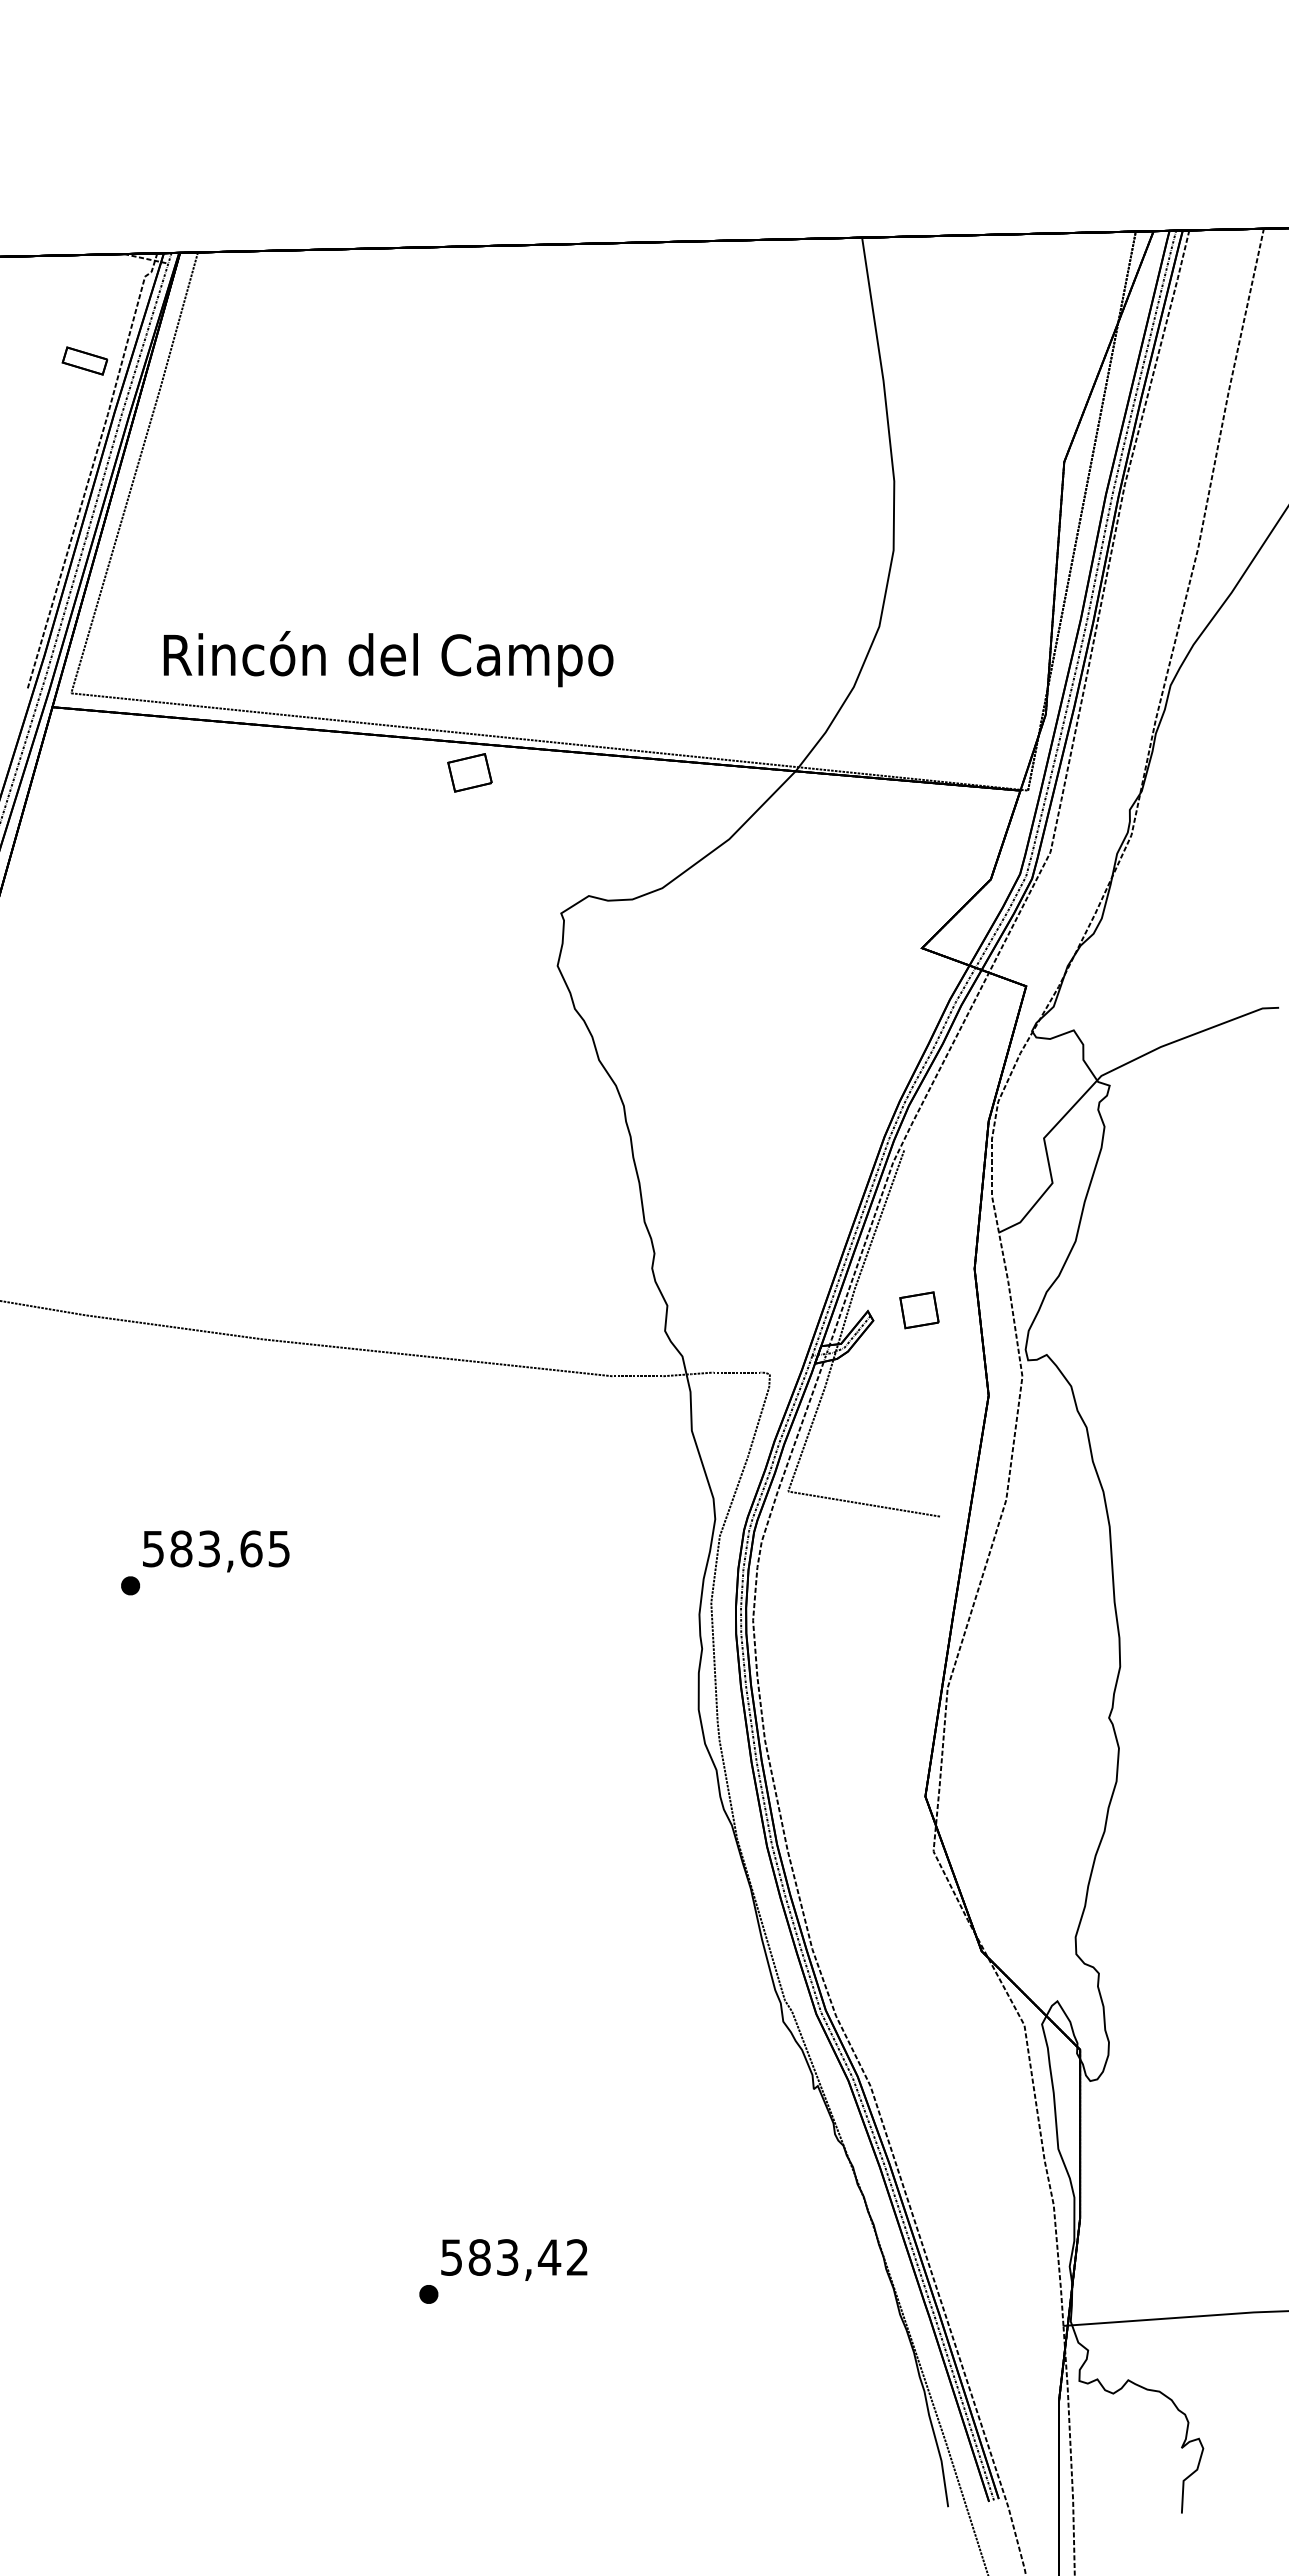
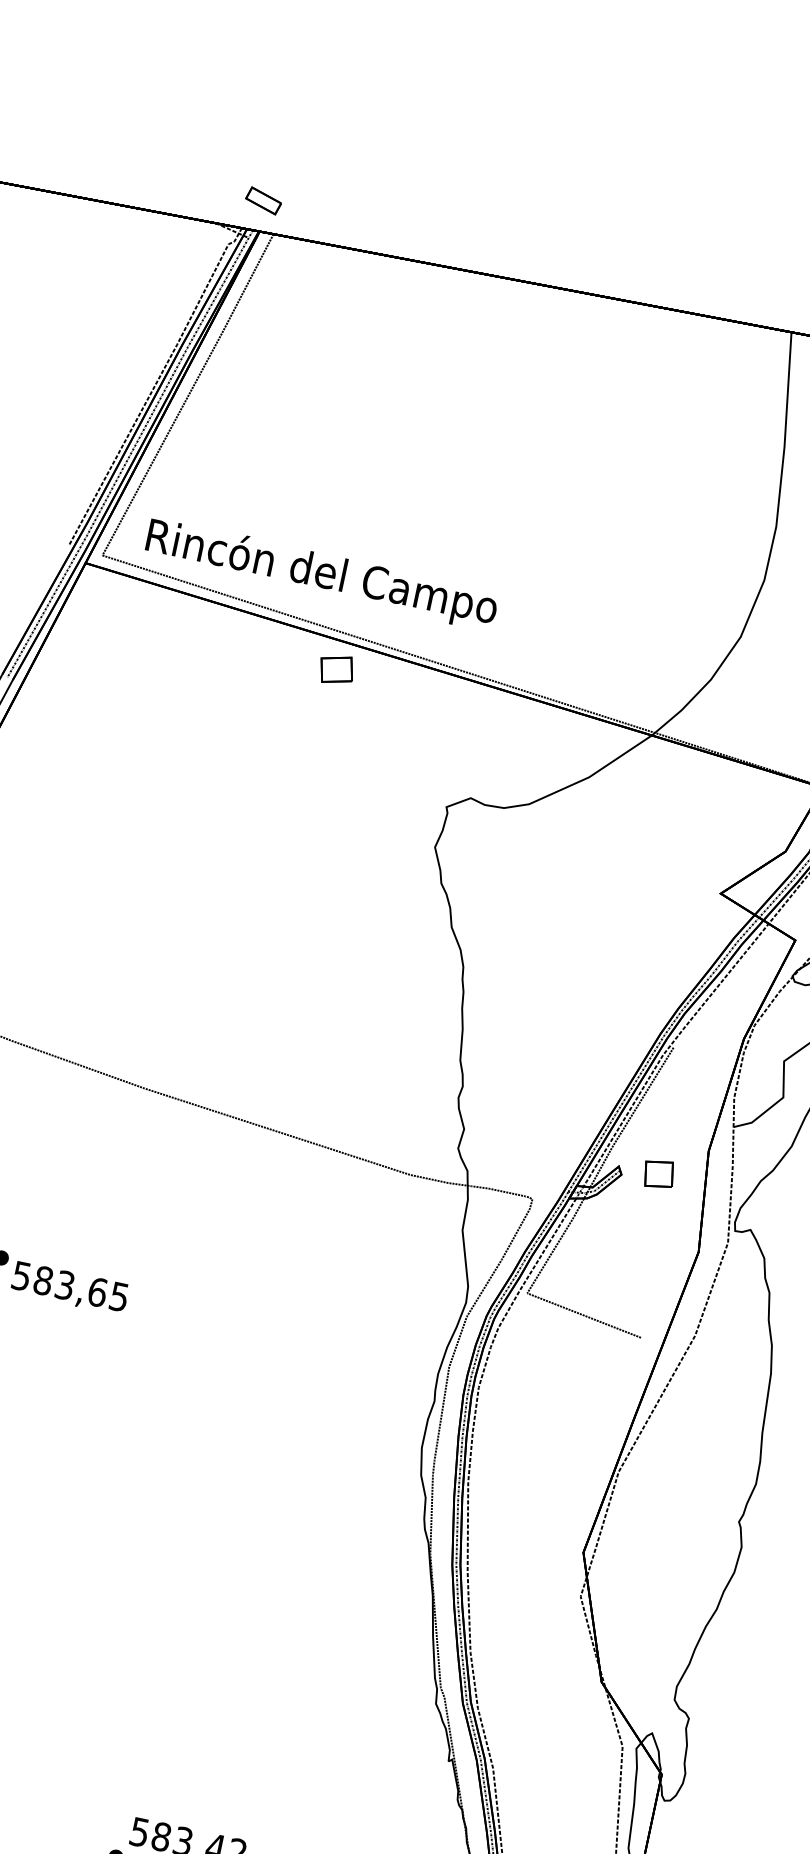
part: (84, 360) -> (263, 200), moved
text: (388, 659) -> (321, 574), moved
part: (469, 772) -> (336, 669), moved
text: (216, 1551) -> (70, 1288), moved

